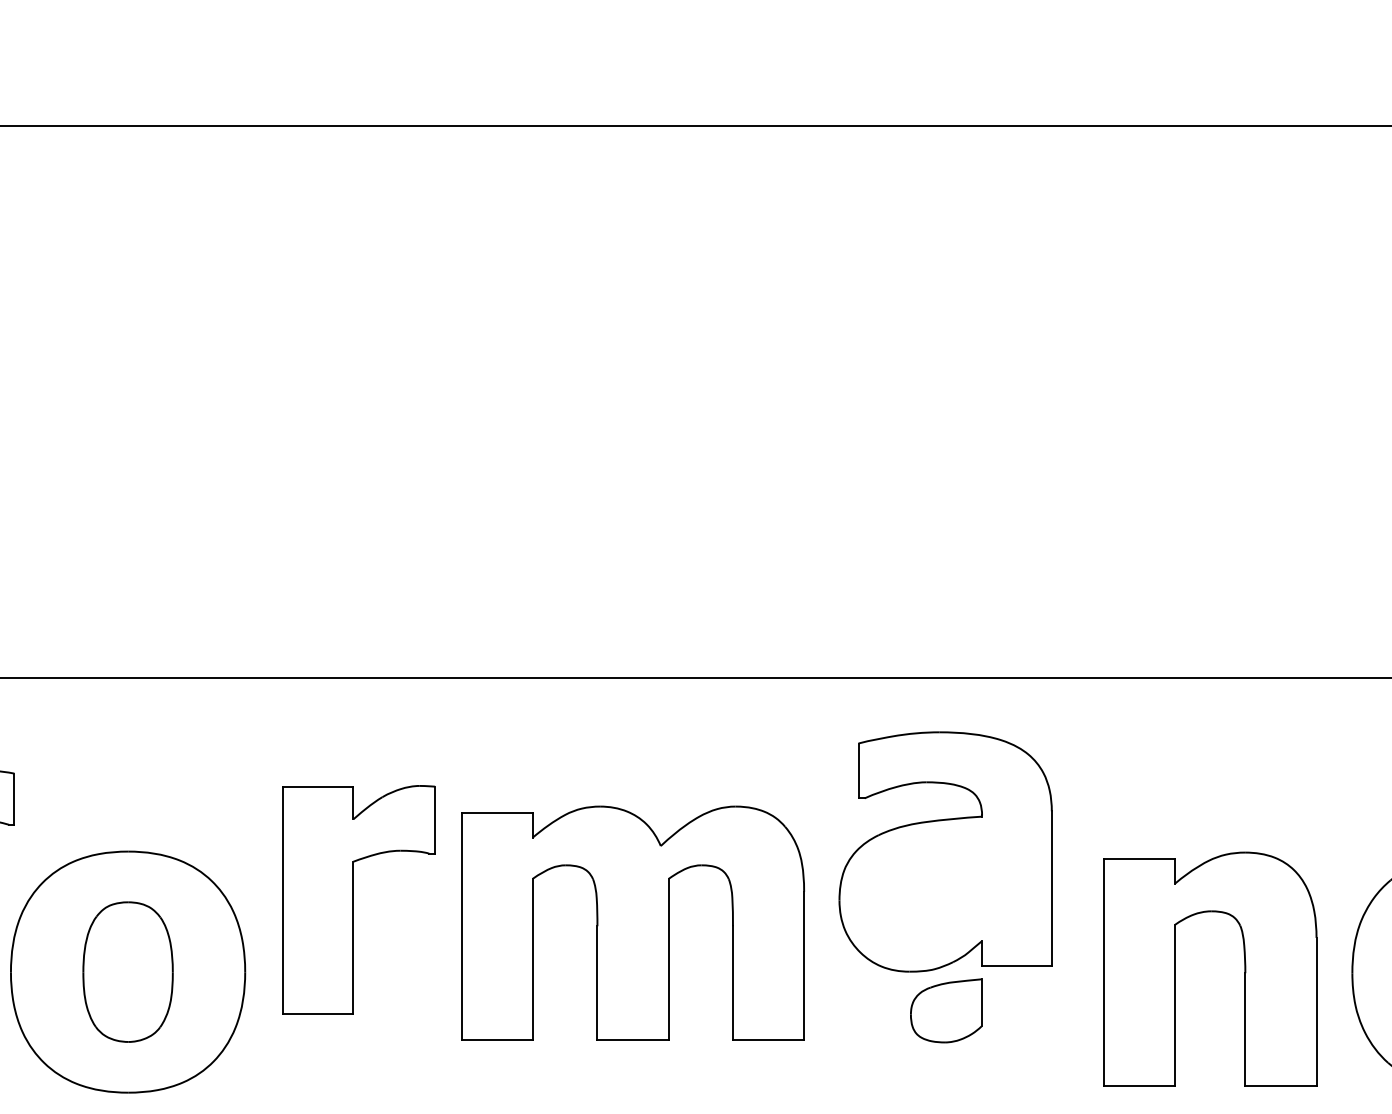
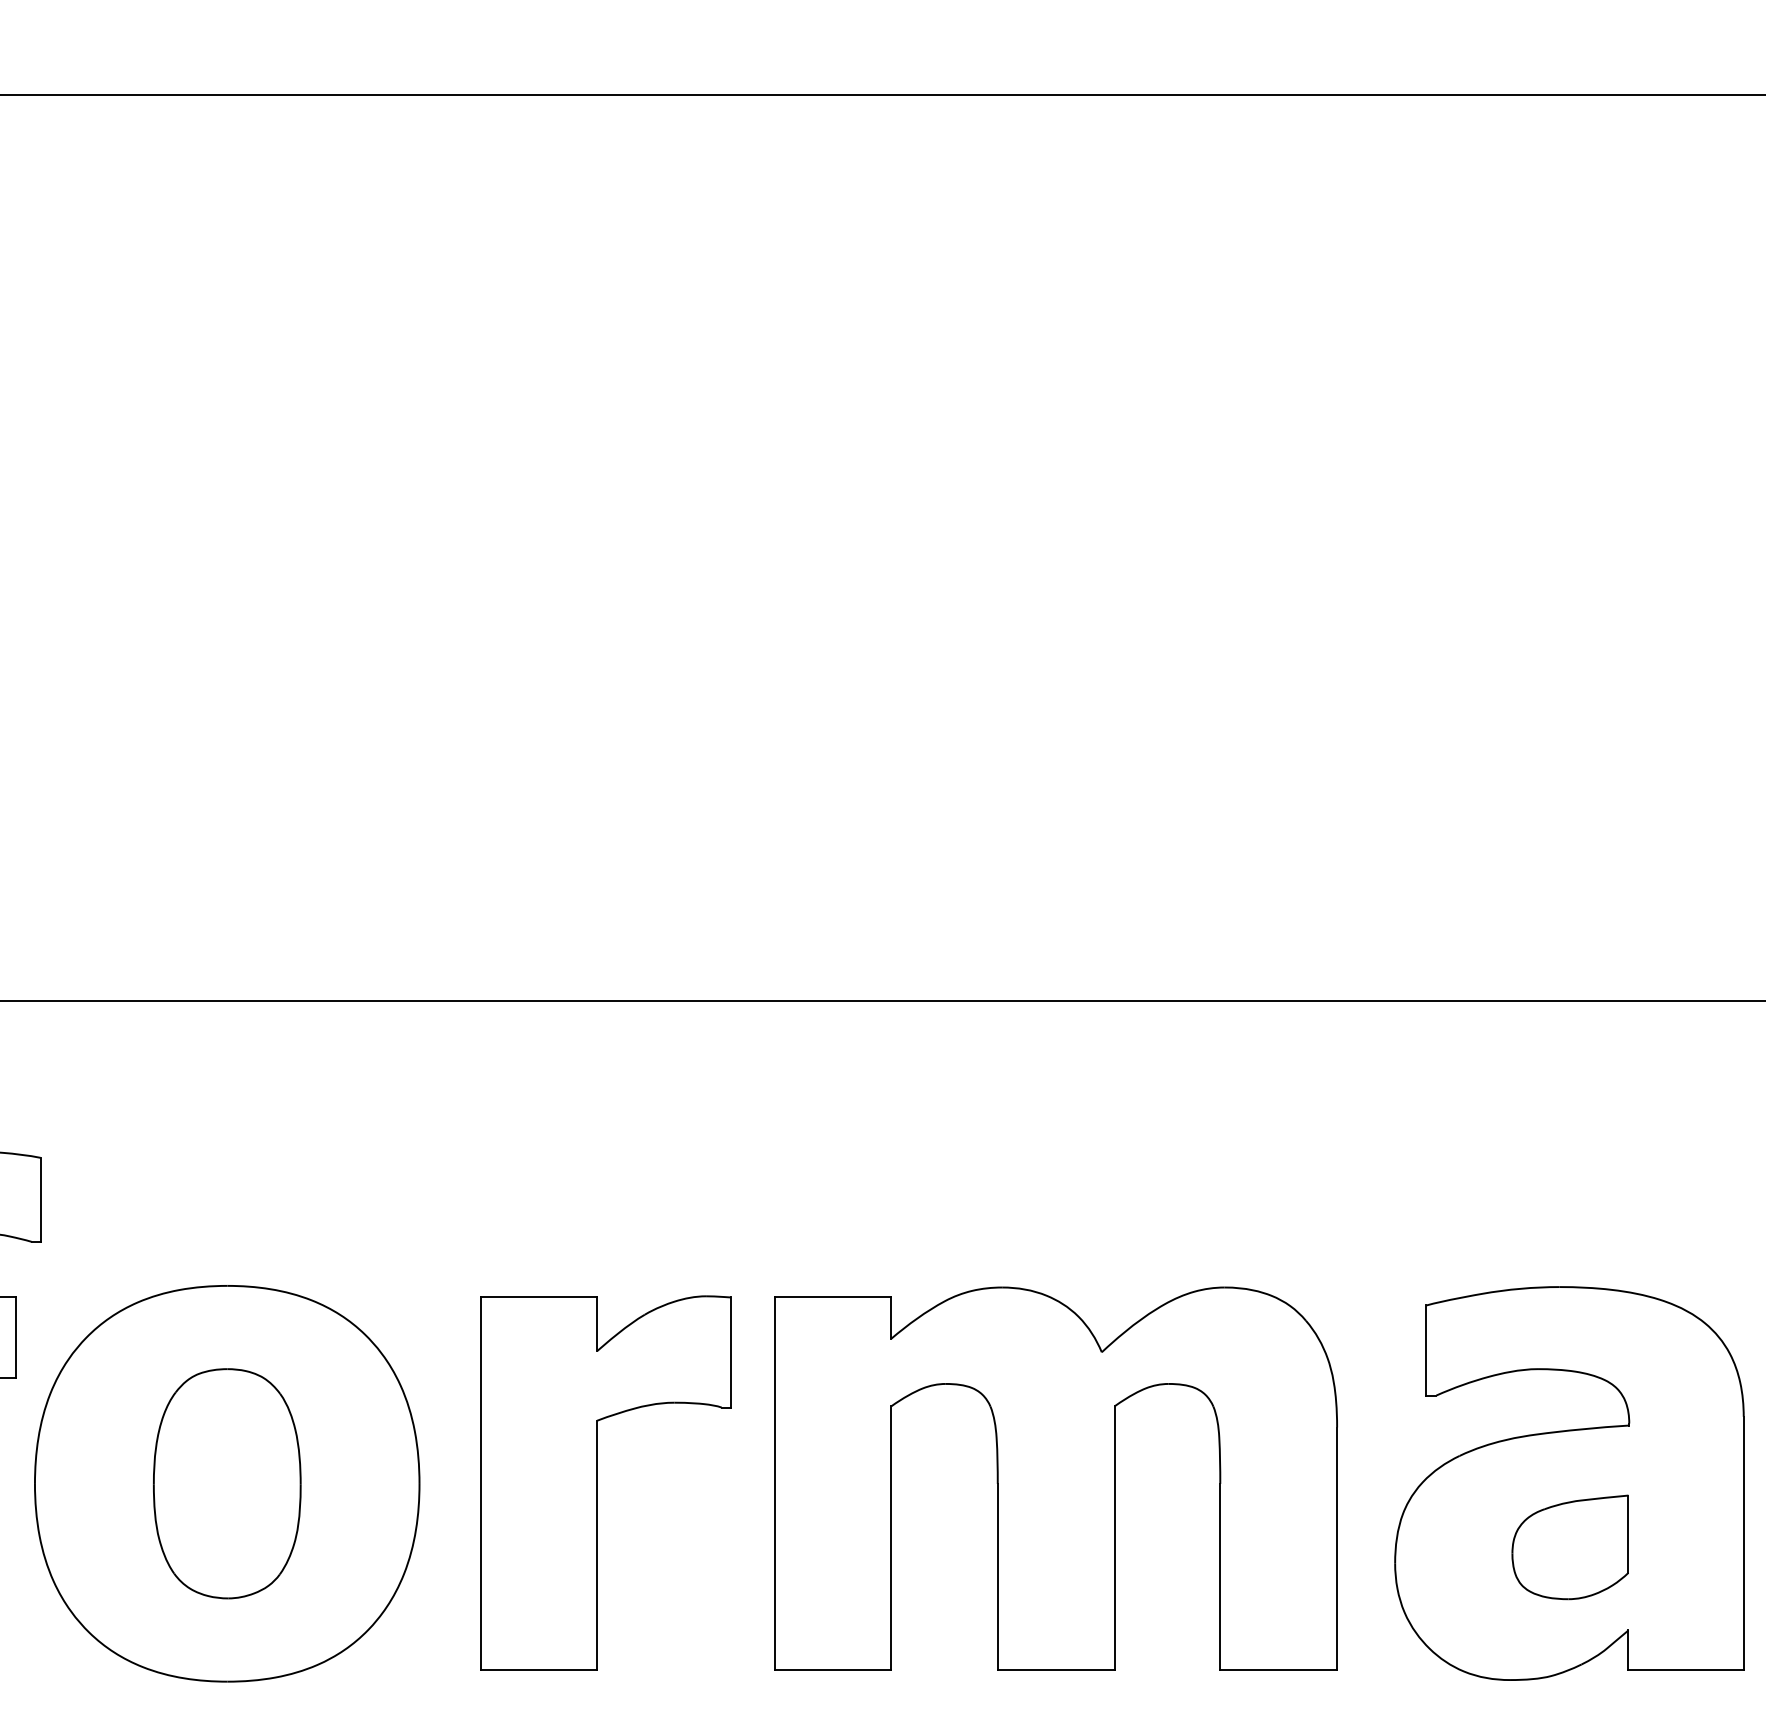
part: (945, 851) -> (1569, 1482), moved
part: (358, 899) -> (605, 1482), moved
part: (632, 922) -> (1055, 1477), moved

